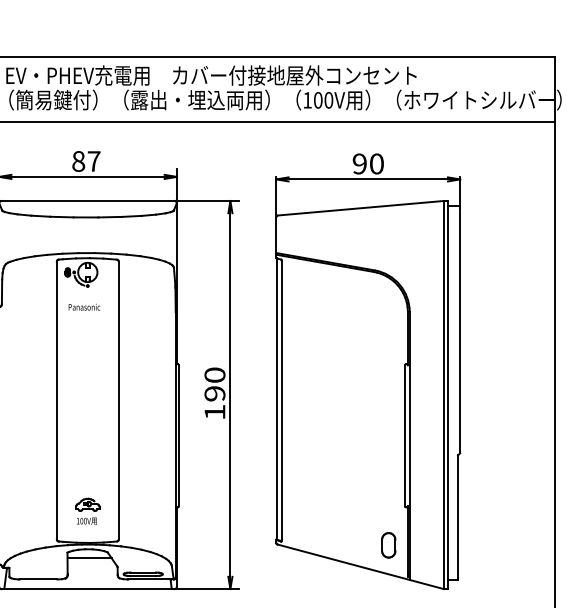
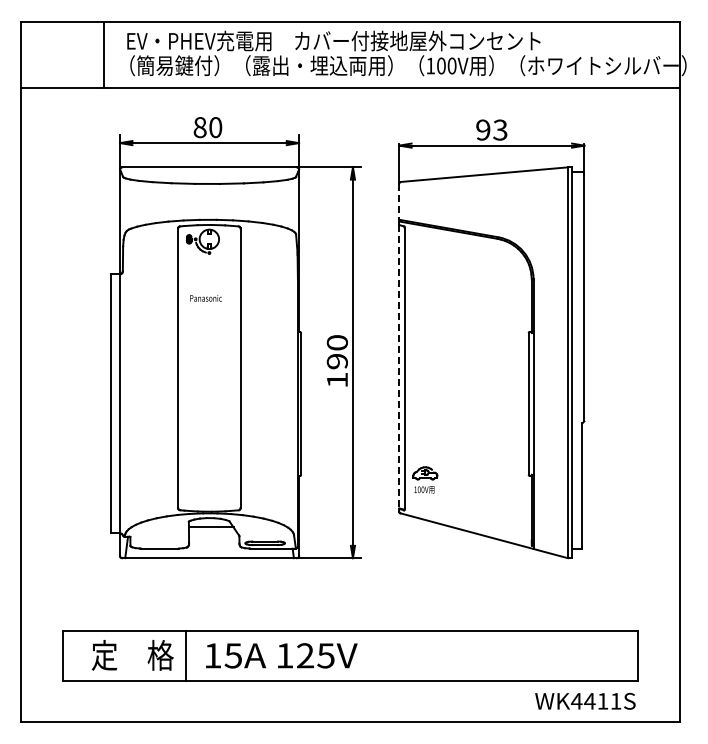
text: (93, 161) -> (215, 127), 87 -> 80
text: (376, 163) -> (500, 129), 90 -> 93
line: (276, 234) -> (399, 201), solid -> dashed
text: (83, 307) -> (205, 298), moved
line: (276, 398) -> (399, 366), solid -> dashed
part: (87, 510) -> (425, 479), moved
part: (387, 544) -> (511, 513), removed

